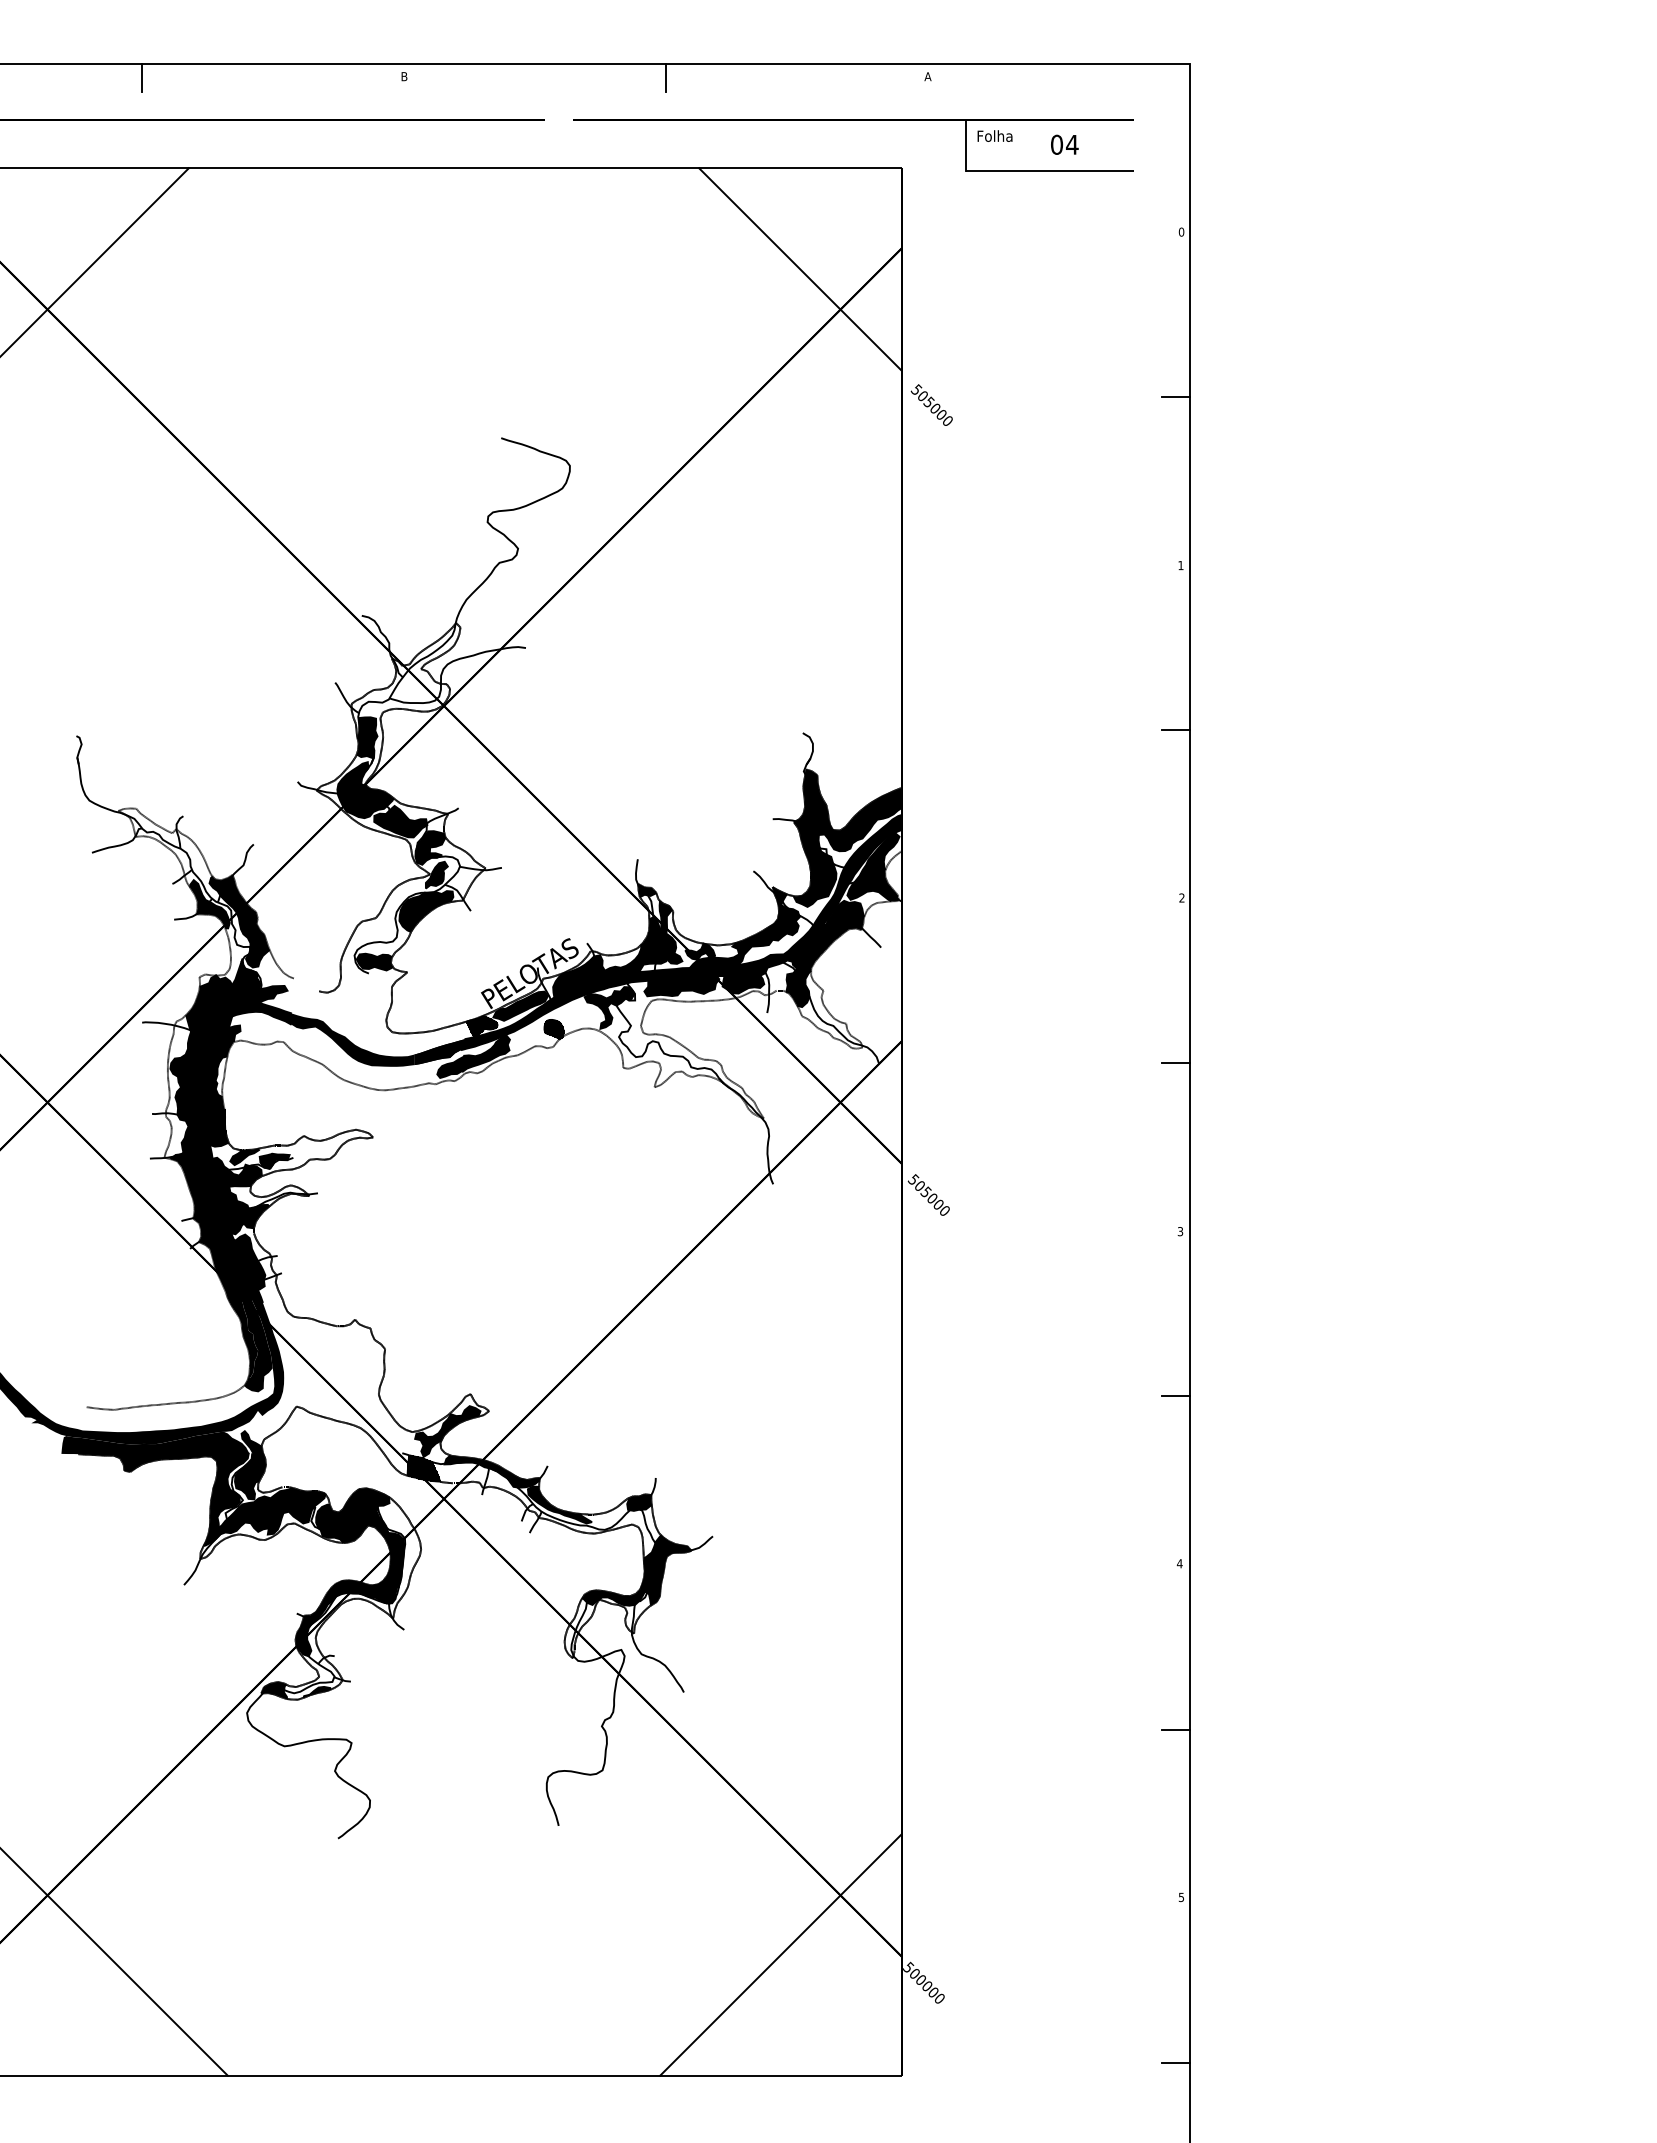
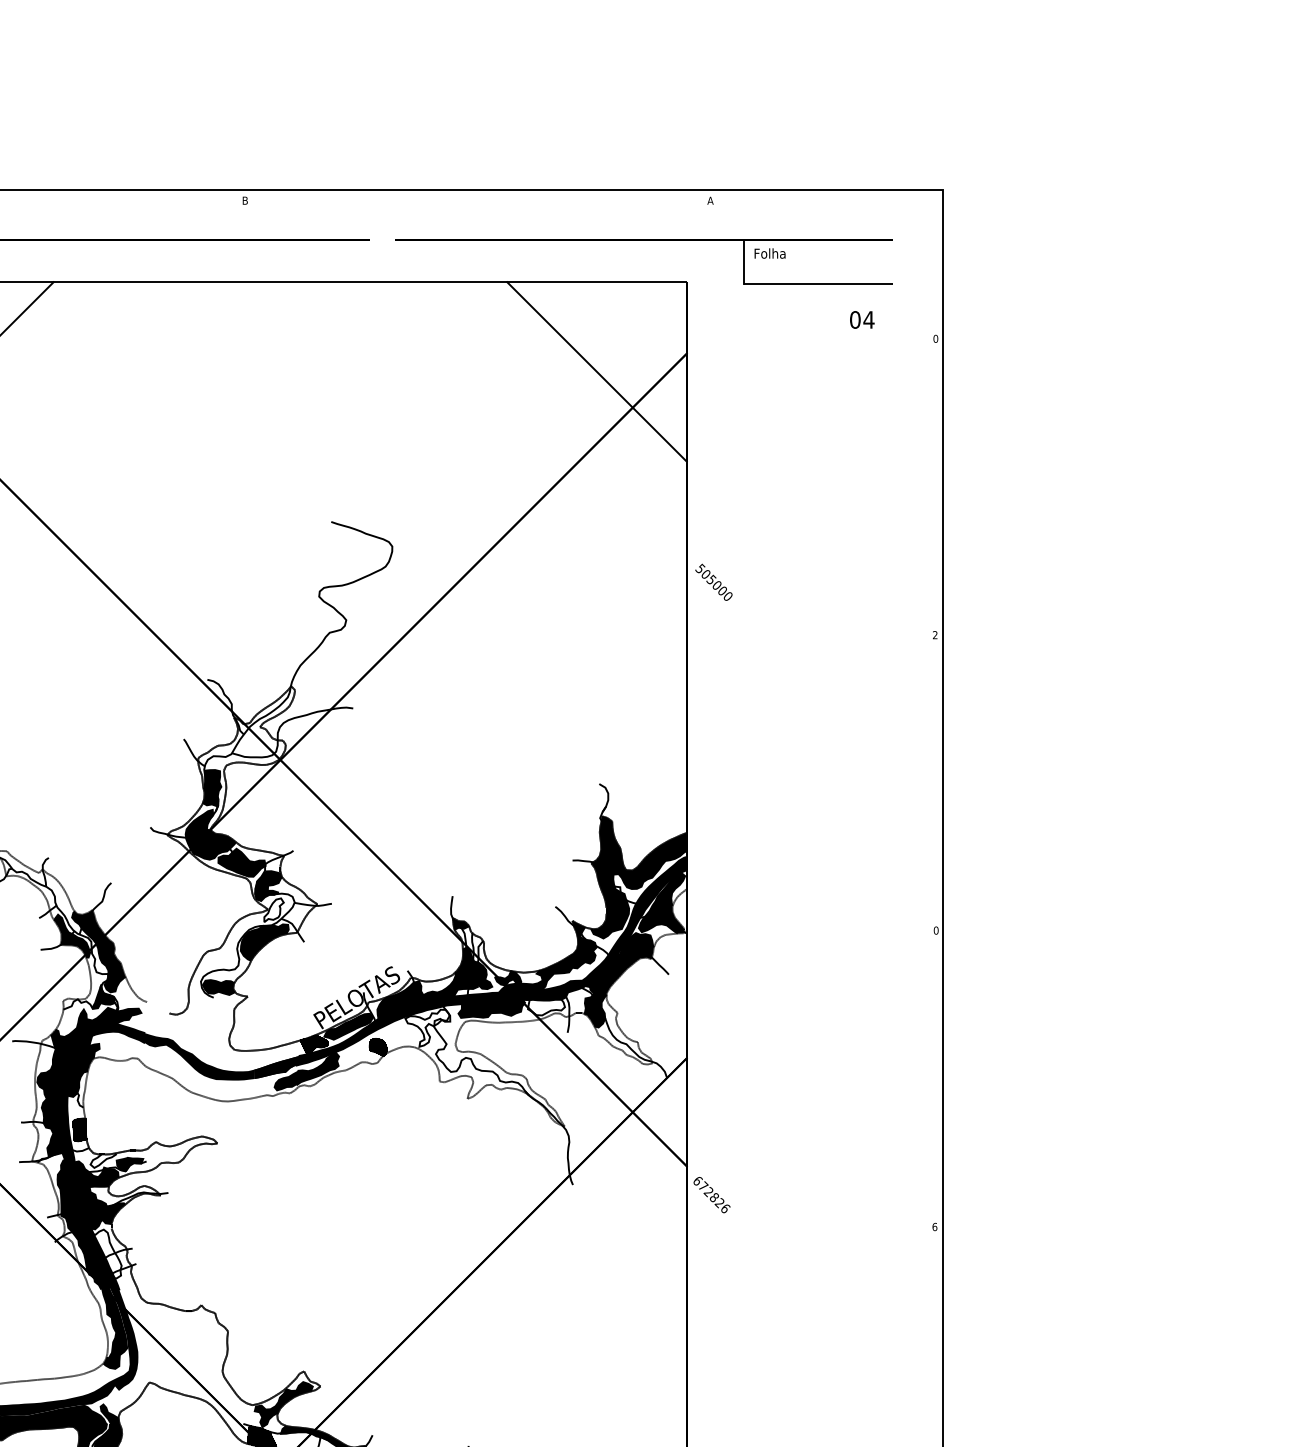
line: (142, 78) -> (12, 202), removed
line: (666, 78) -> (478, 202), removed
text: (1064, 144) -> (862, 319), moved
line: (1175, 397) -> (930, 485), removed
text: (931, 404) -> (713, 581), moved
text: (1180, 564) -> (934, 634), 1 -> 2
line: (1175, 730) -> (930, 781), removed
fill: (436, 874) -> (273, 909), removed
text: (1181, 897) -> (935, 930), 2 -> 0
fill: (665, 917) -> (477, 947), removed
fill: (743, 984) -> (546, 1007), removed
fill: (225, 996) -> (86, 1018), removed
fill: (609, 1007) -> (427, 1027), removed
line: (1175, 1063) -> (930, 1077), removed
fill: (216, 1113) -> (78, 1122), removed
fill: (244, 1156) -> (103, 1160), removed
text: (928, 1195) -> (710, 1194), 505000 -> 672826
text: (1180, 1231) -> (934, 1226), 3 -> 6
fill: (249, 1261) -> (107, 1253), removed
fill: (214, 1263) -> (76, 1255), removed
line: (1175, 1396) -> (930, 1373), removed

